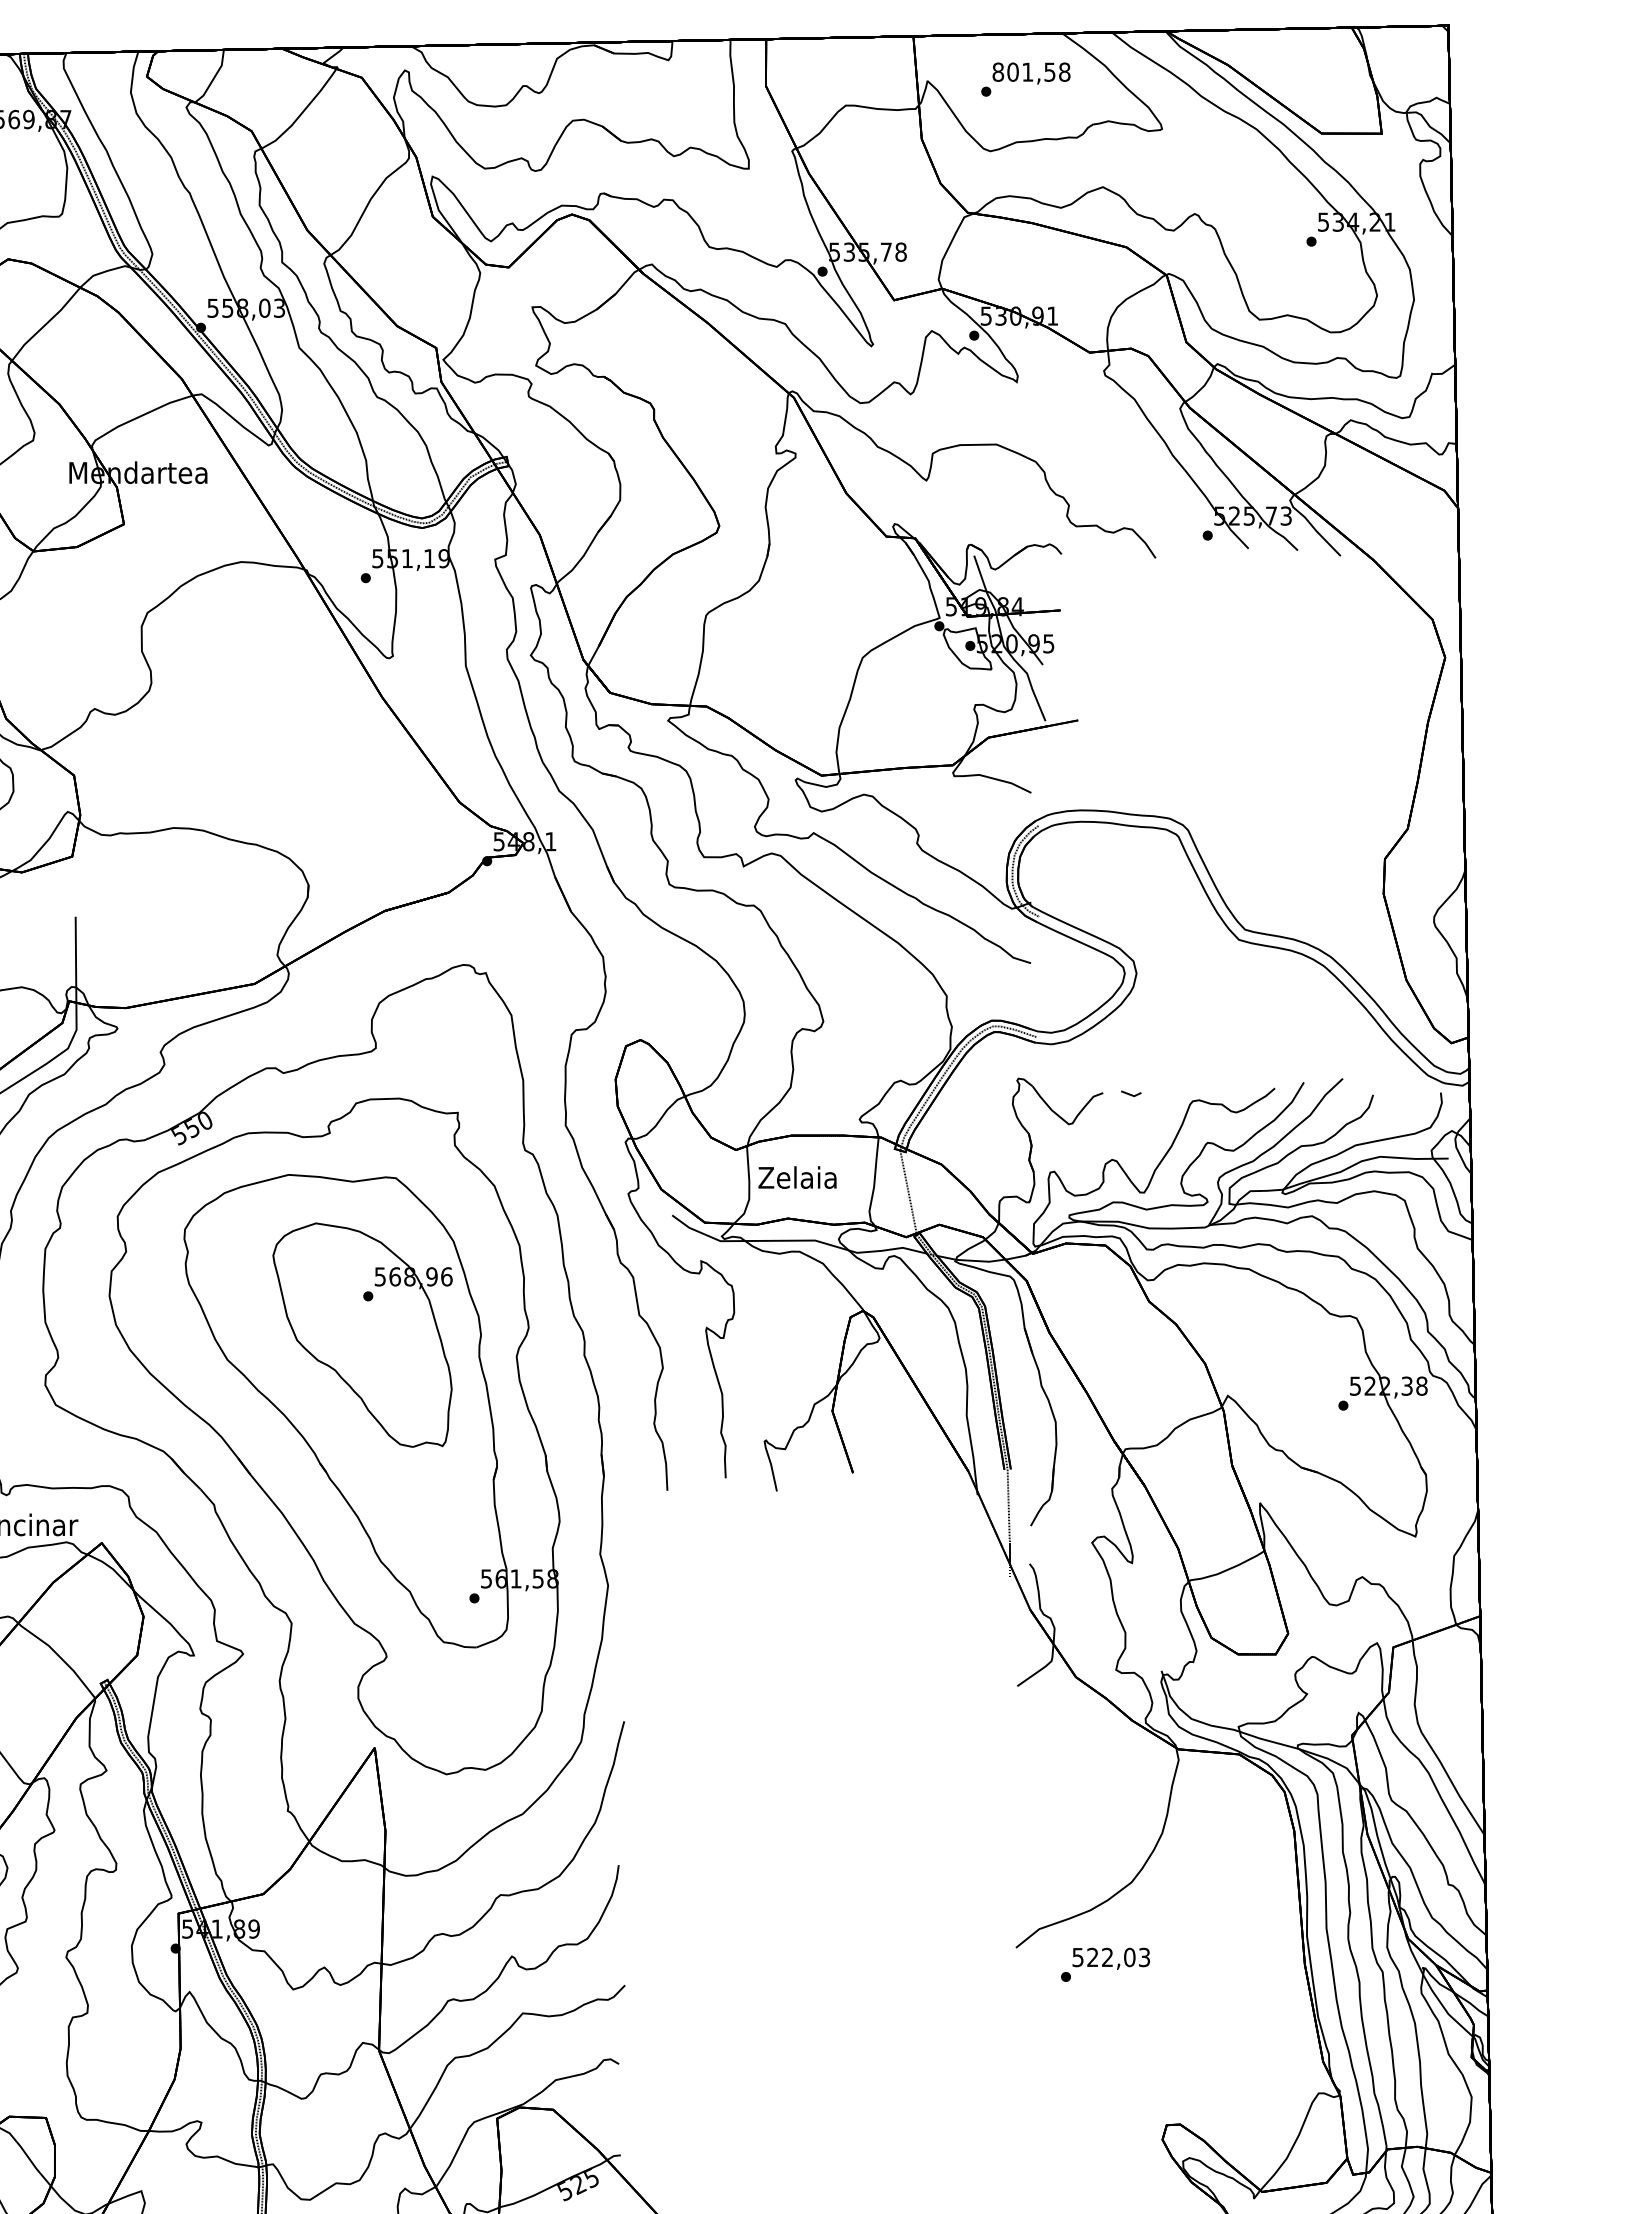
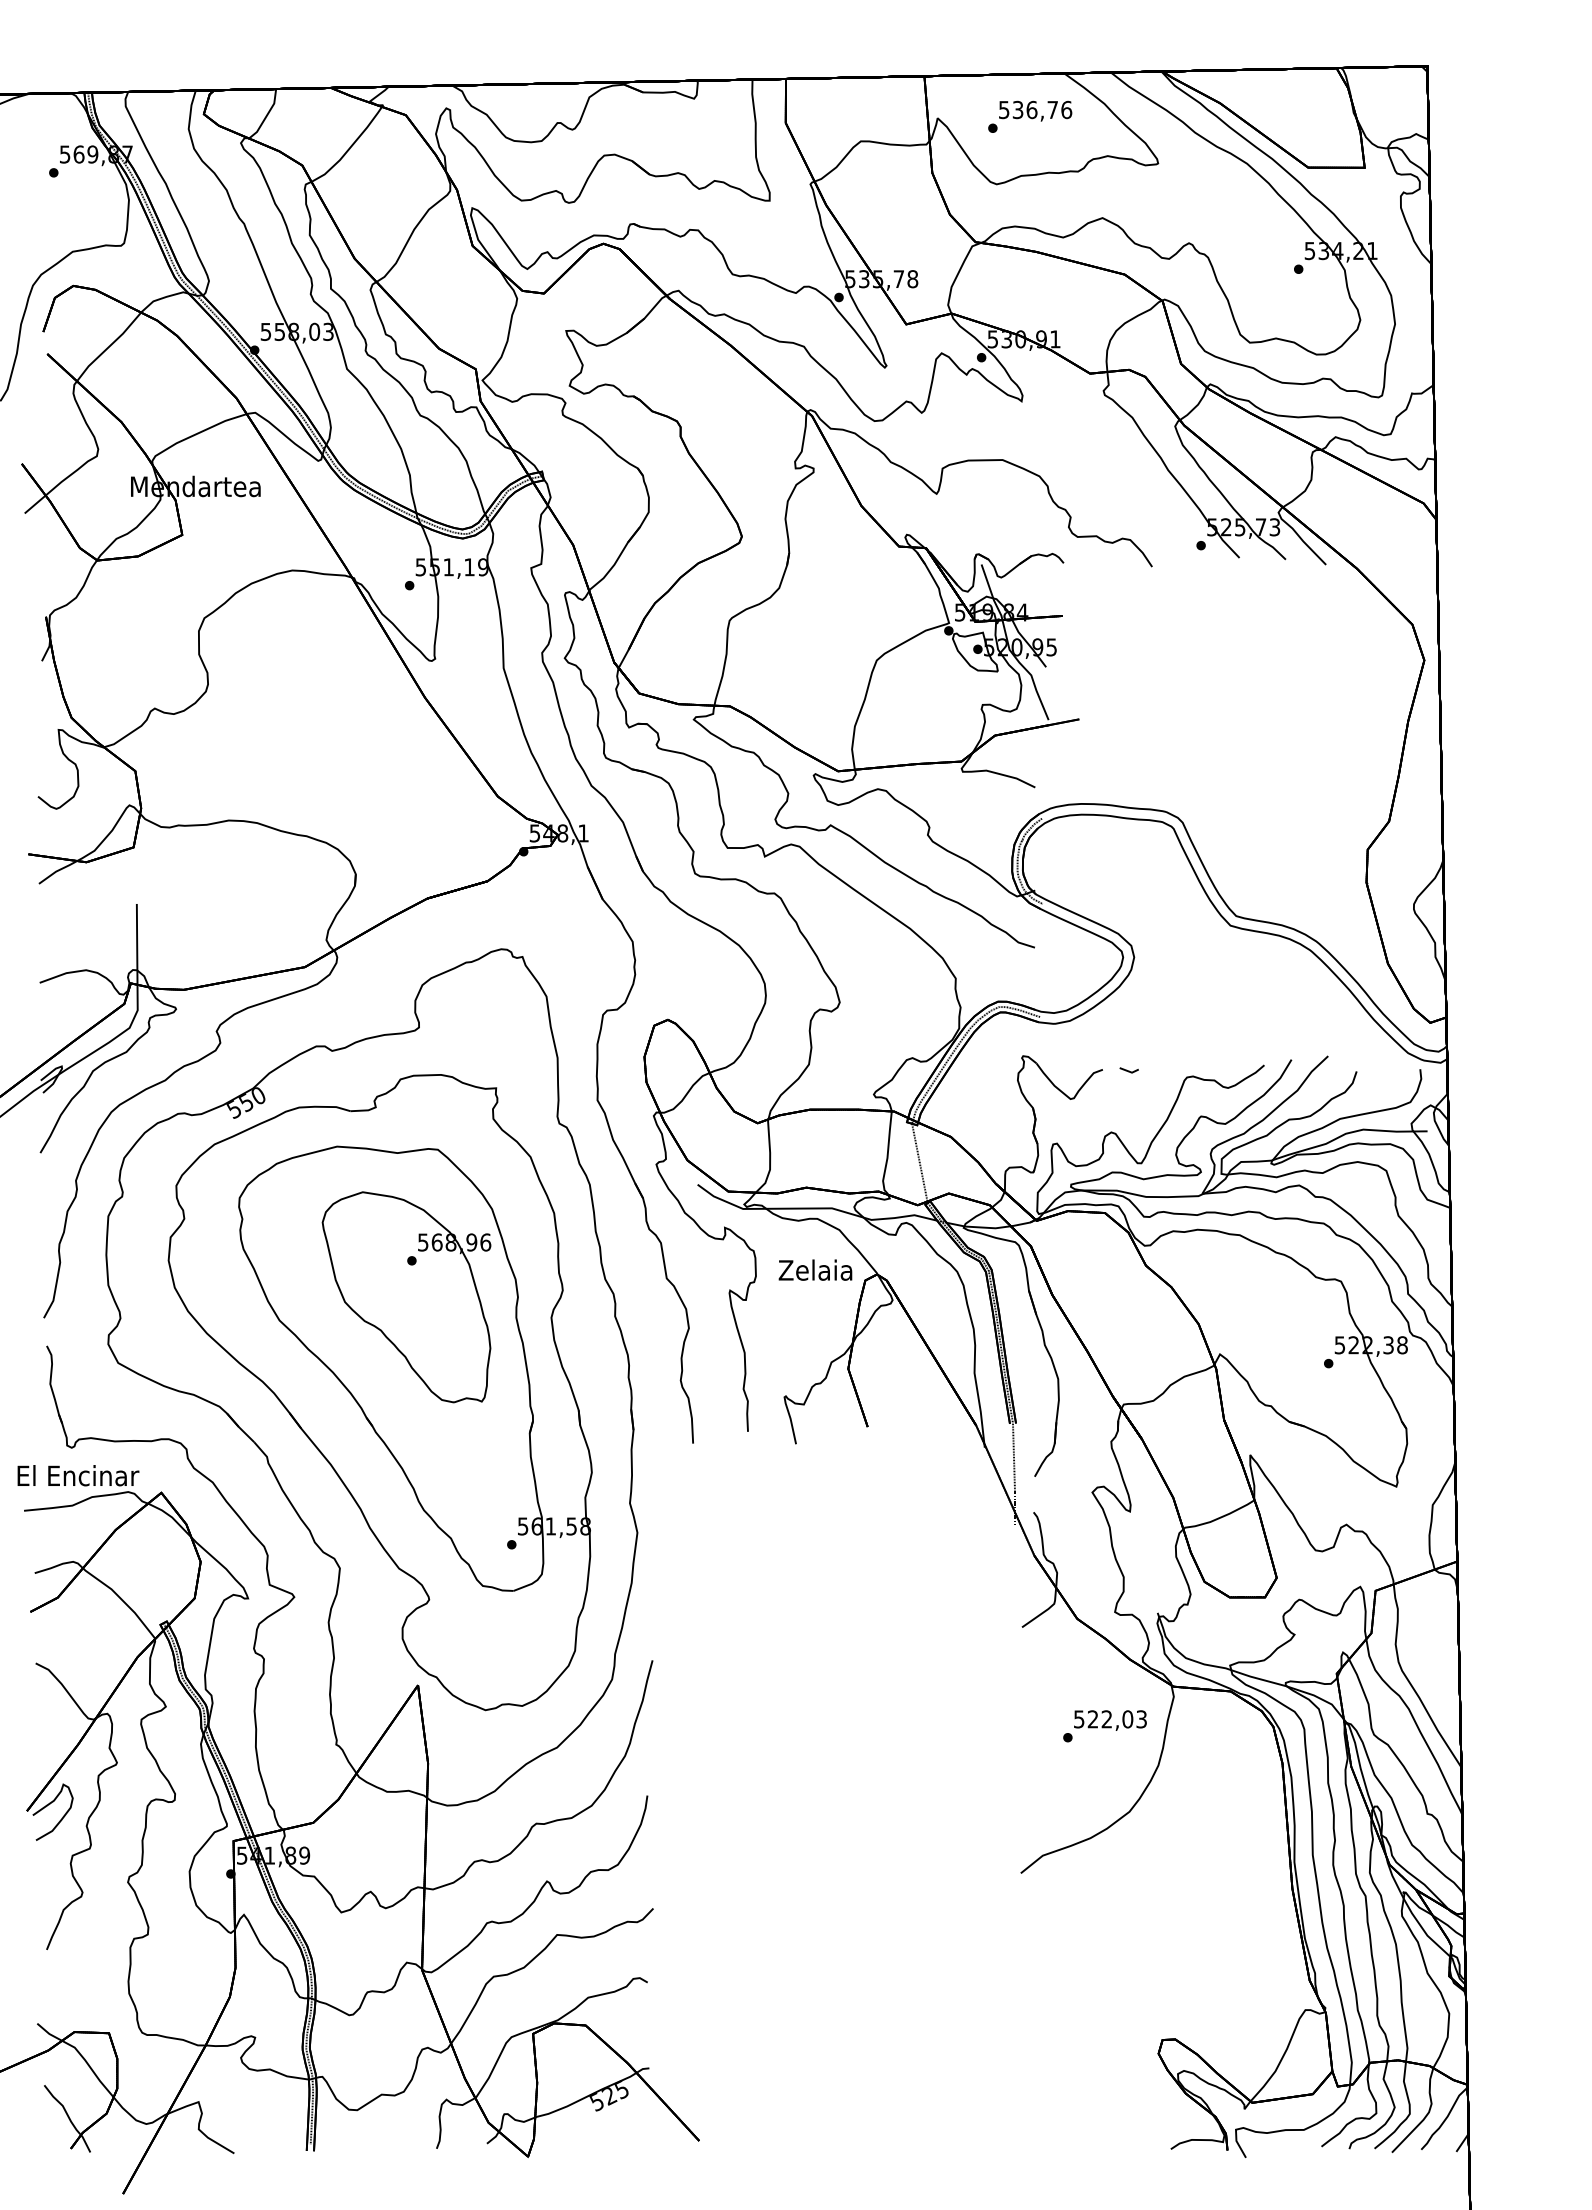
text: (1031, 71) -> (1035, 109), 801,58 -> 536,76
text: (797, 1176) -> (815, 1269), moved
text: (1104, 1965) -> (1104, 1726), moved

